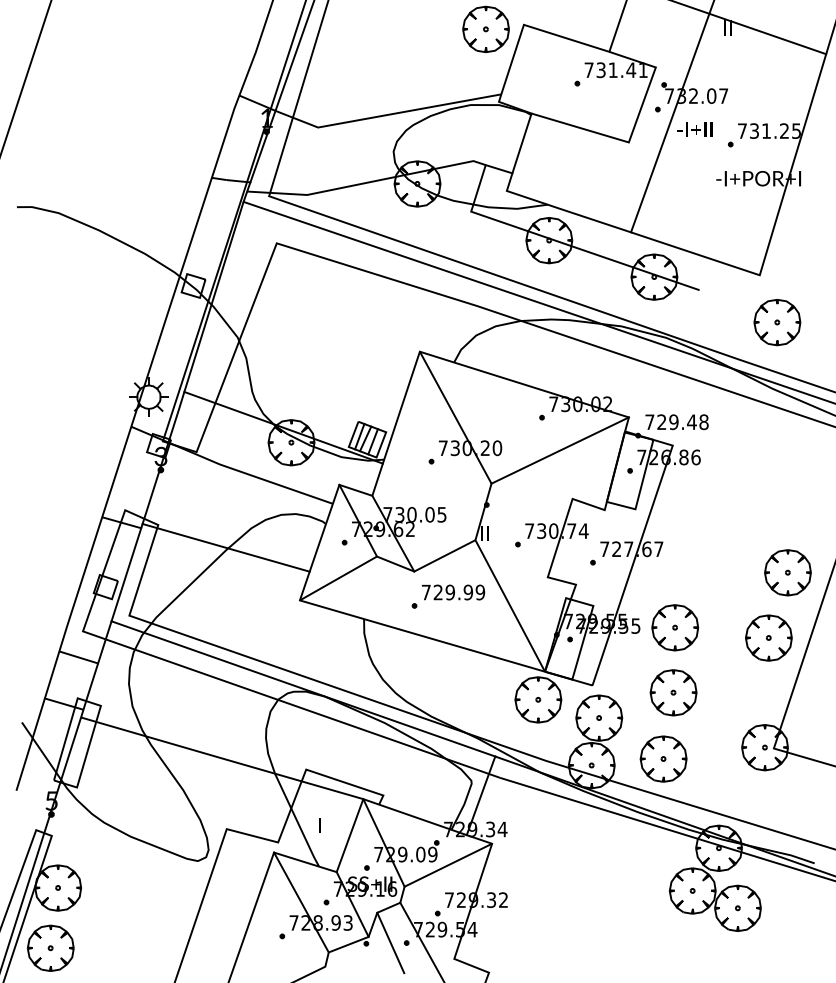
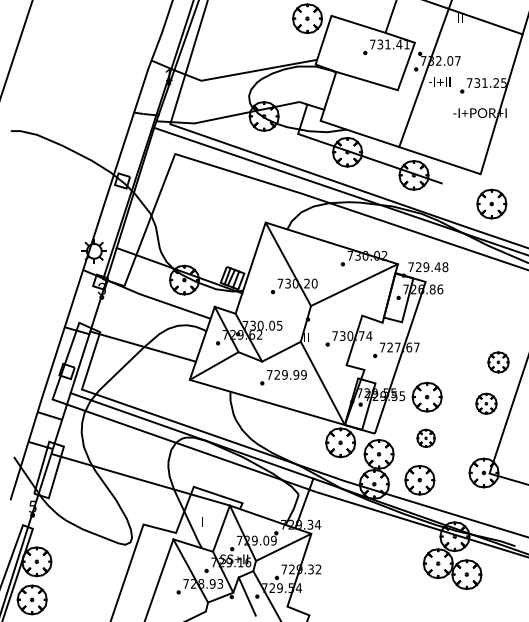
part: (787, 572) -> (498, 362), size x0.7
part: (768, 637) -> (486, 403), size x0.7
part: (672, 693) -> (425, 438), size x0.6

